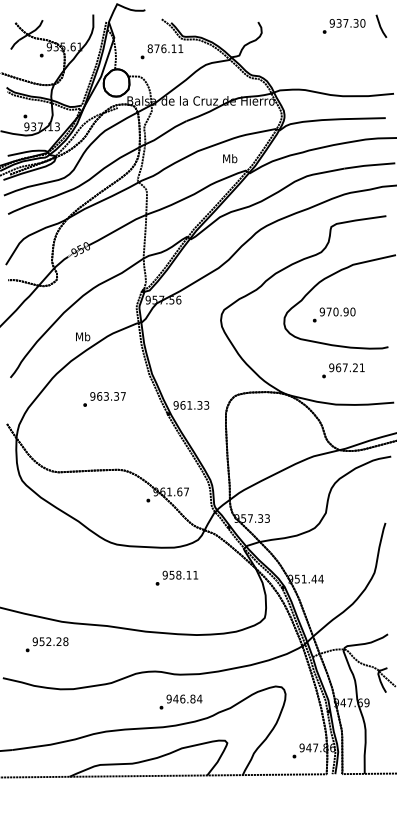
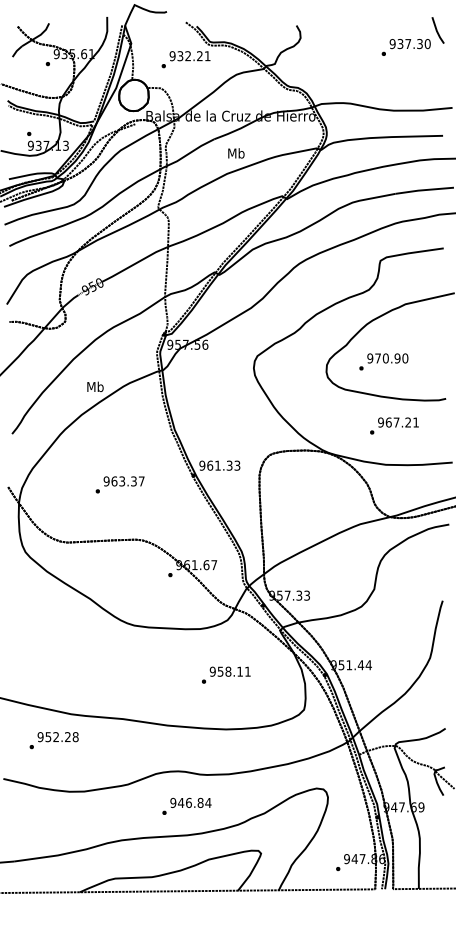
text: (343, 26) -> (405, 47), moved
text: (161, 49) -> (185, 56), 876.11 -> 932.21
text: (230, 158) -> (236, 153), moved
text: (104, 399) -> (119, 484), moved
text: (177, 577) -> (226, 674), moved
text: (180, 701) -> (186, 805), moved

